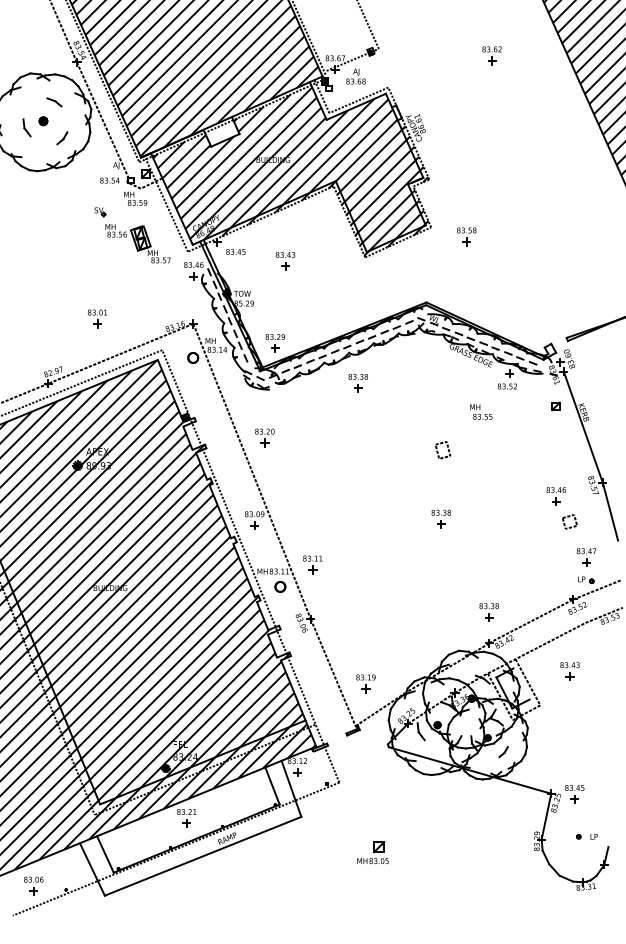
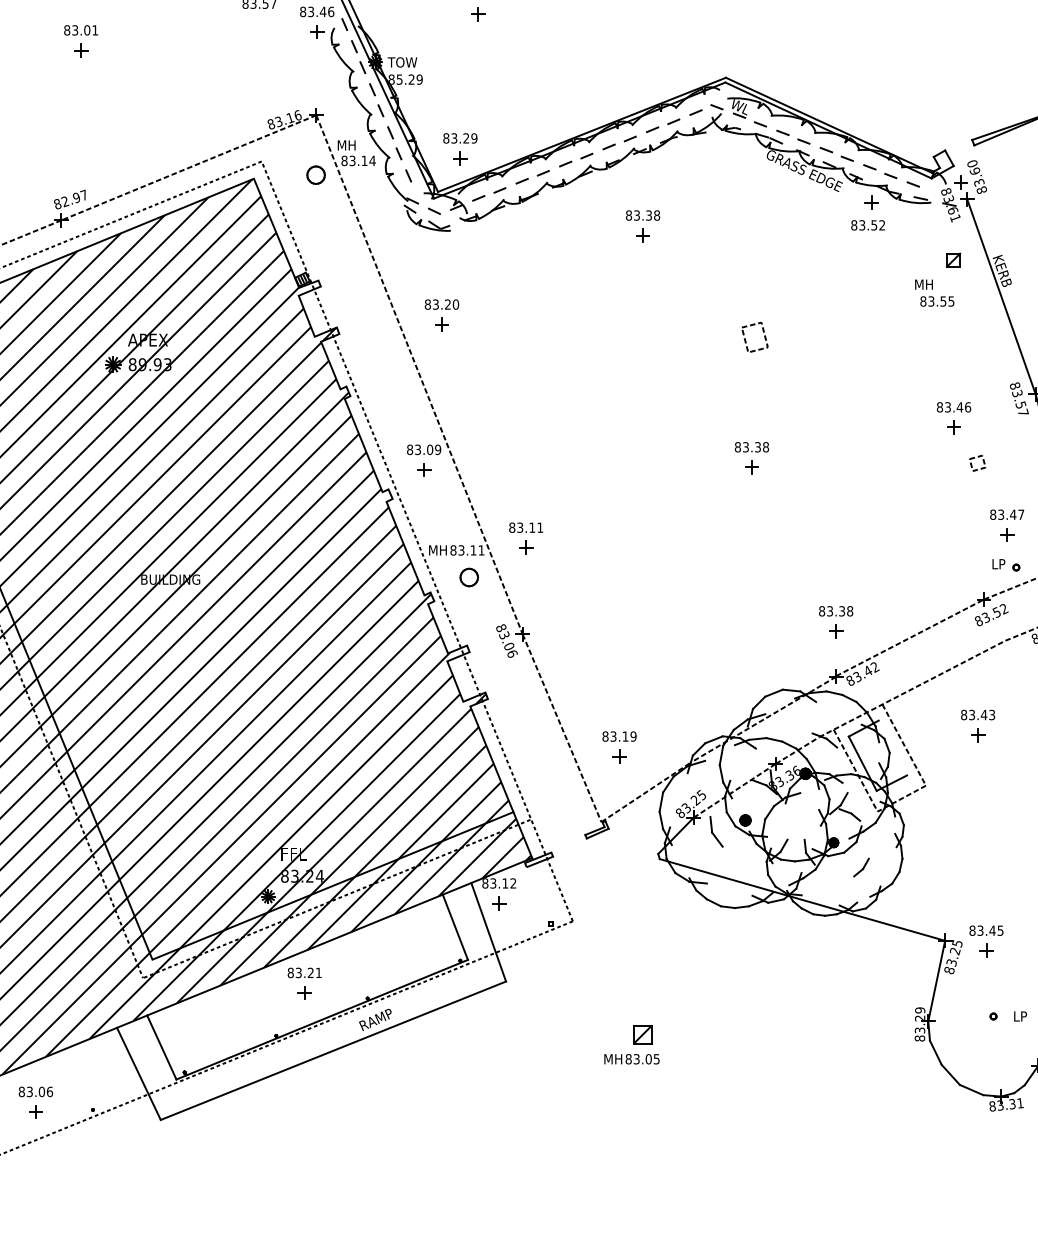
part: (96, 318) -> (79, 40), moved
part: (357, 383) -> (641, 227), moved
text: (481, 411) -> (935, 292), moved
part: (569, 521) -> (977, 462), size x0.62

